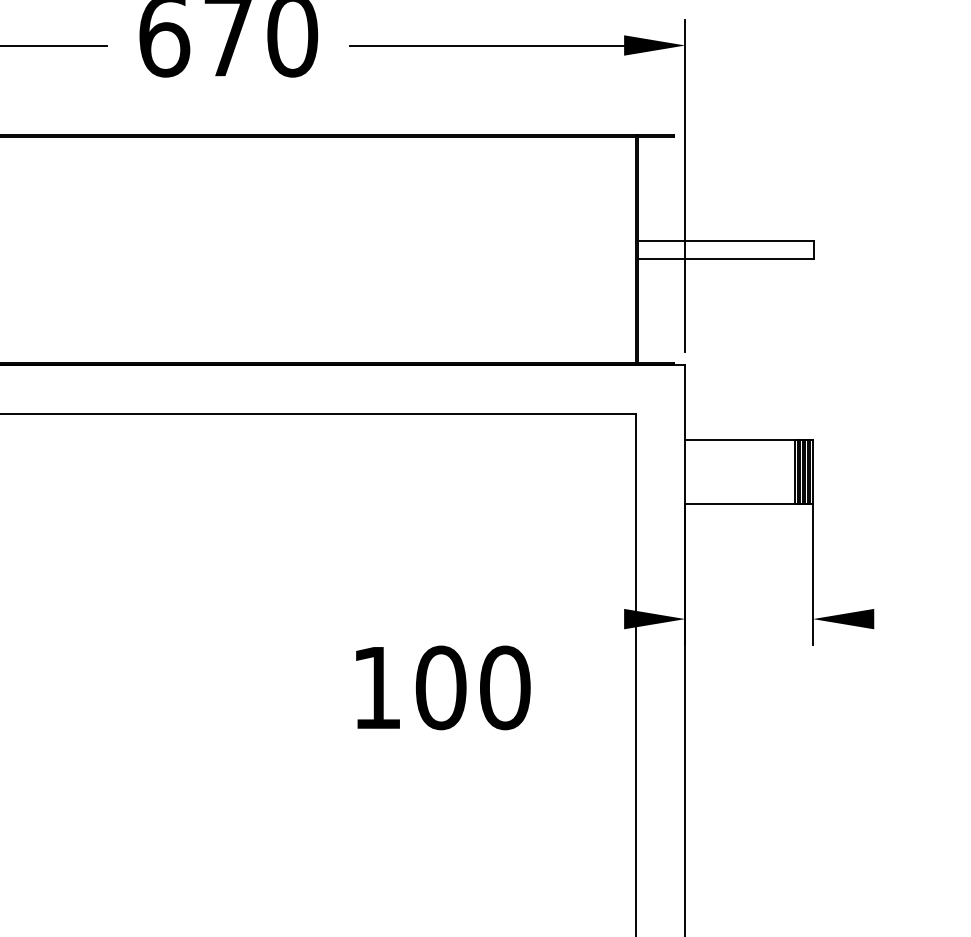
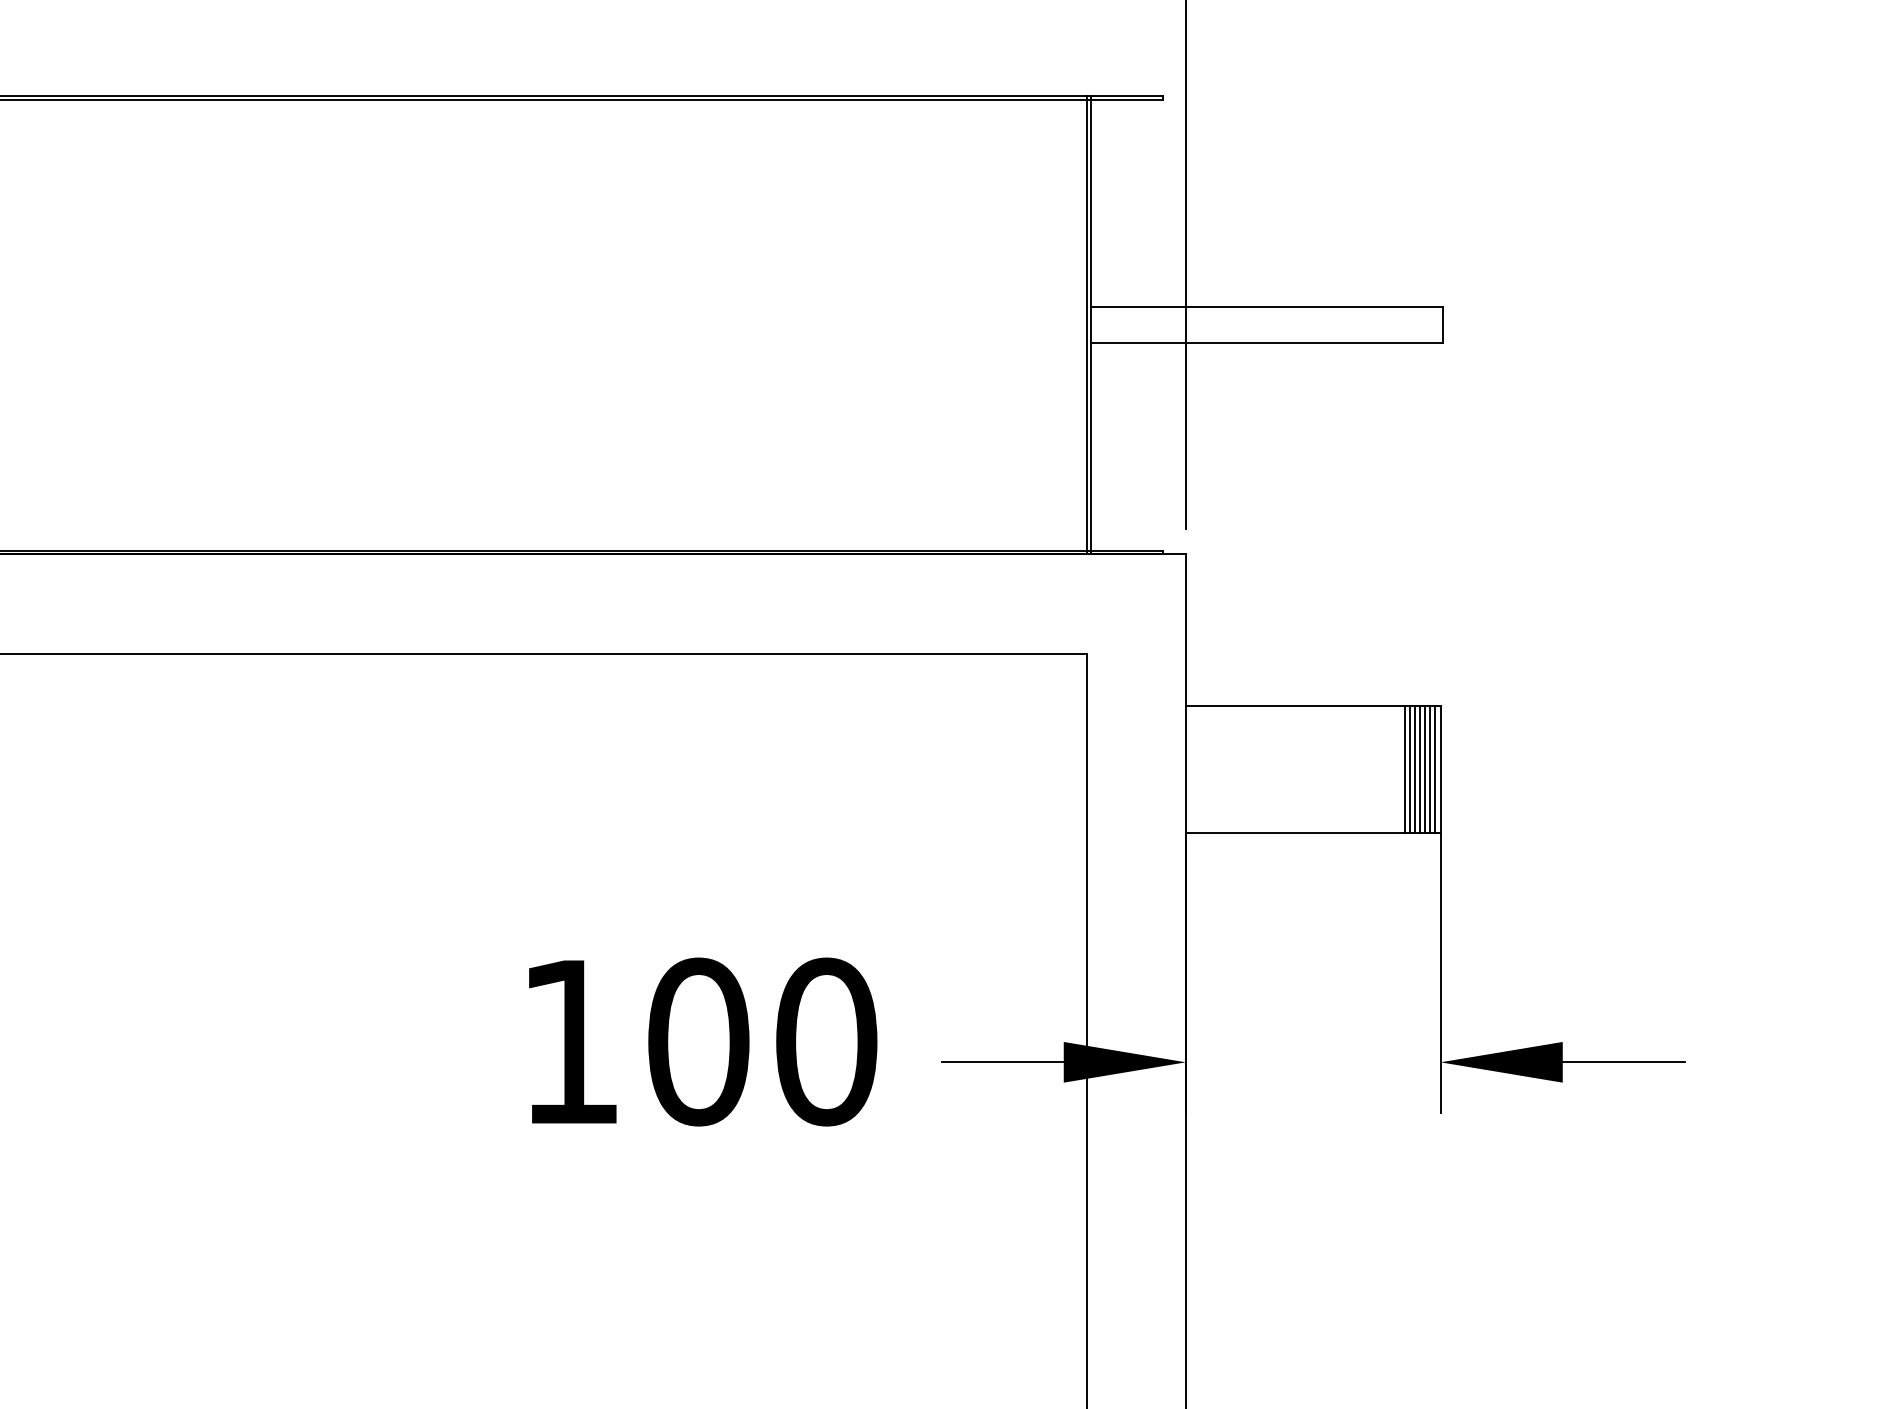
line: (593, 619) -> (1002, 1063), added
line: (904, 619) -> (1623, 1063), added
text: (443, 687) -> (703, 1041), moved

